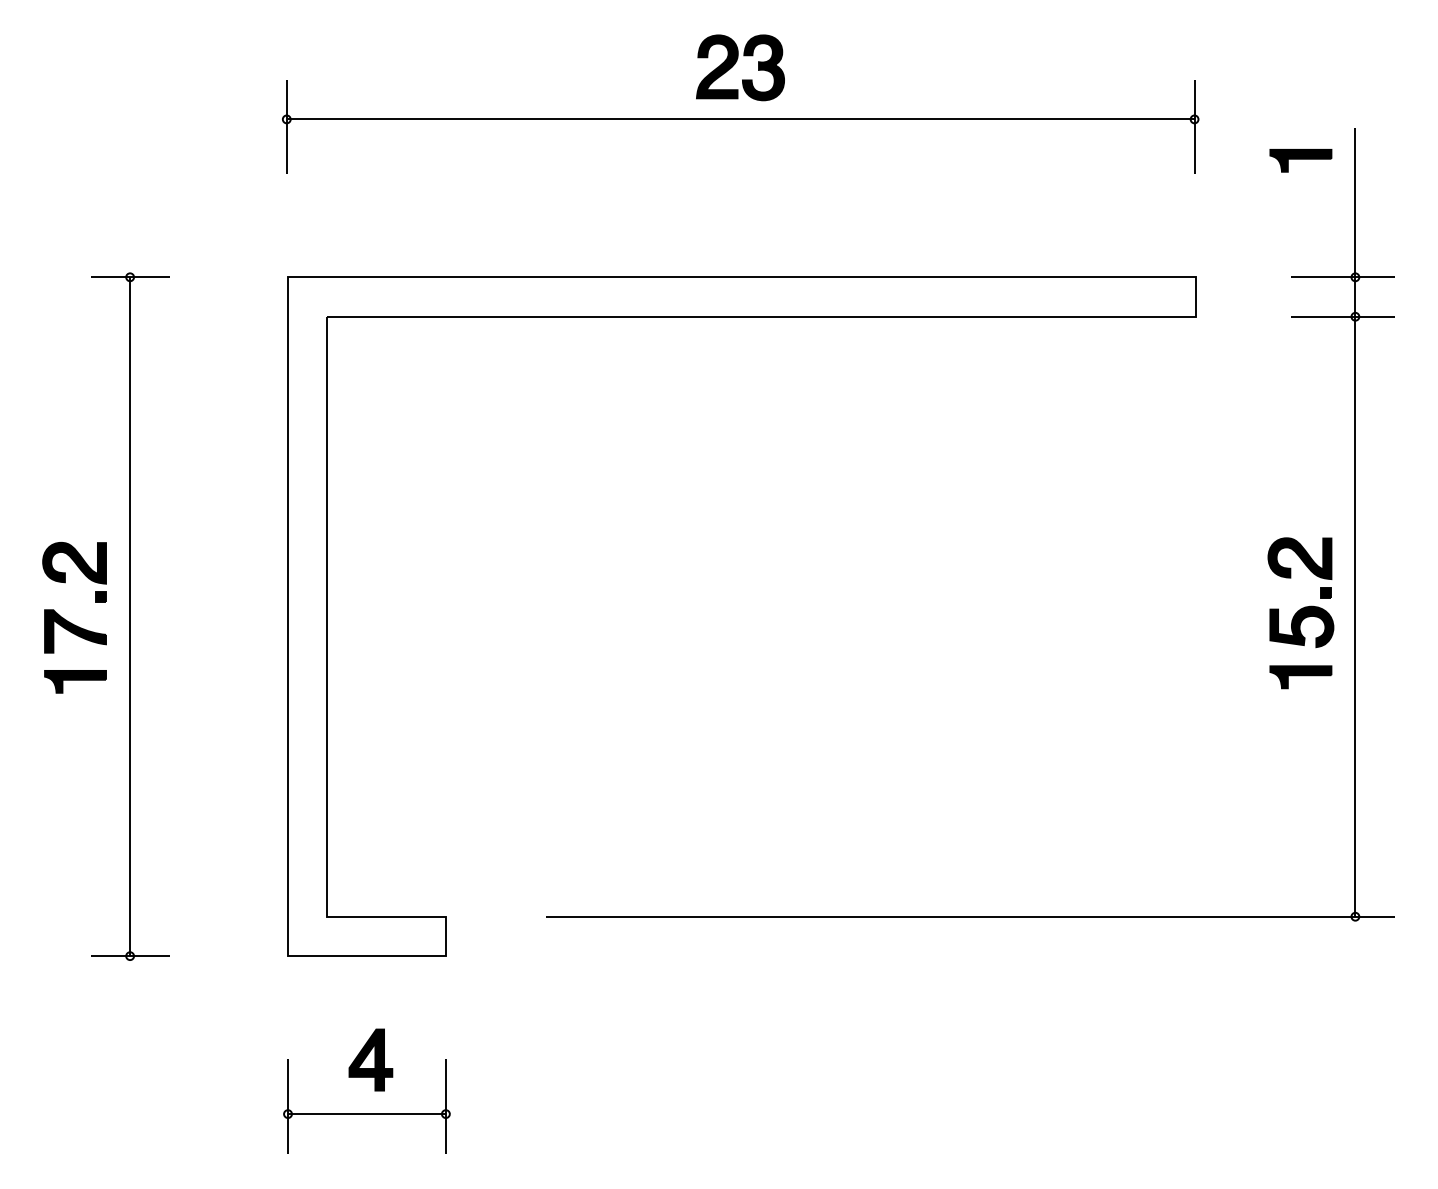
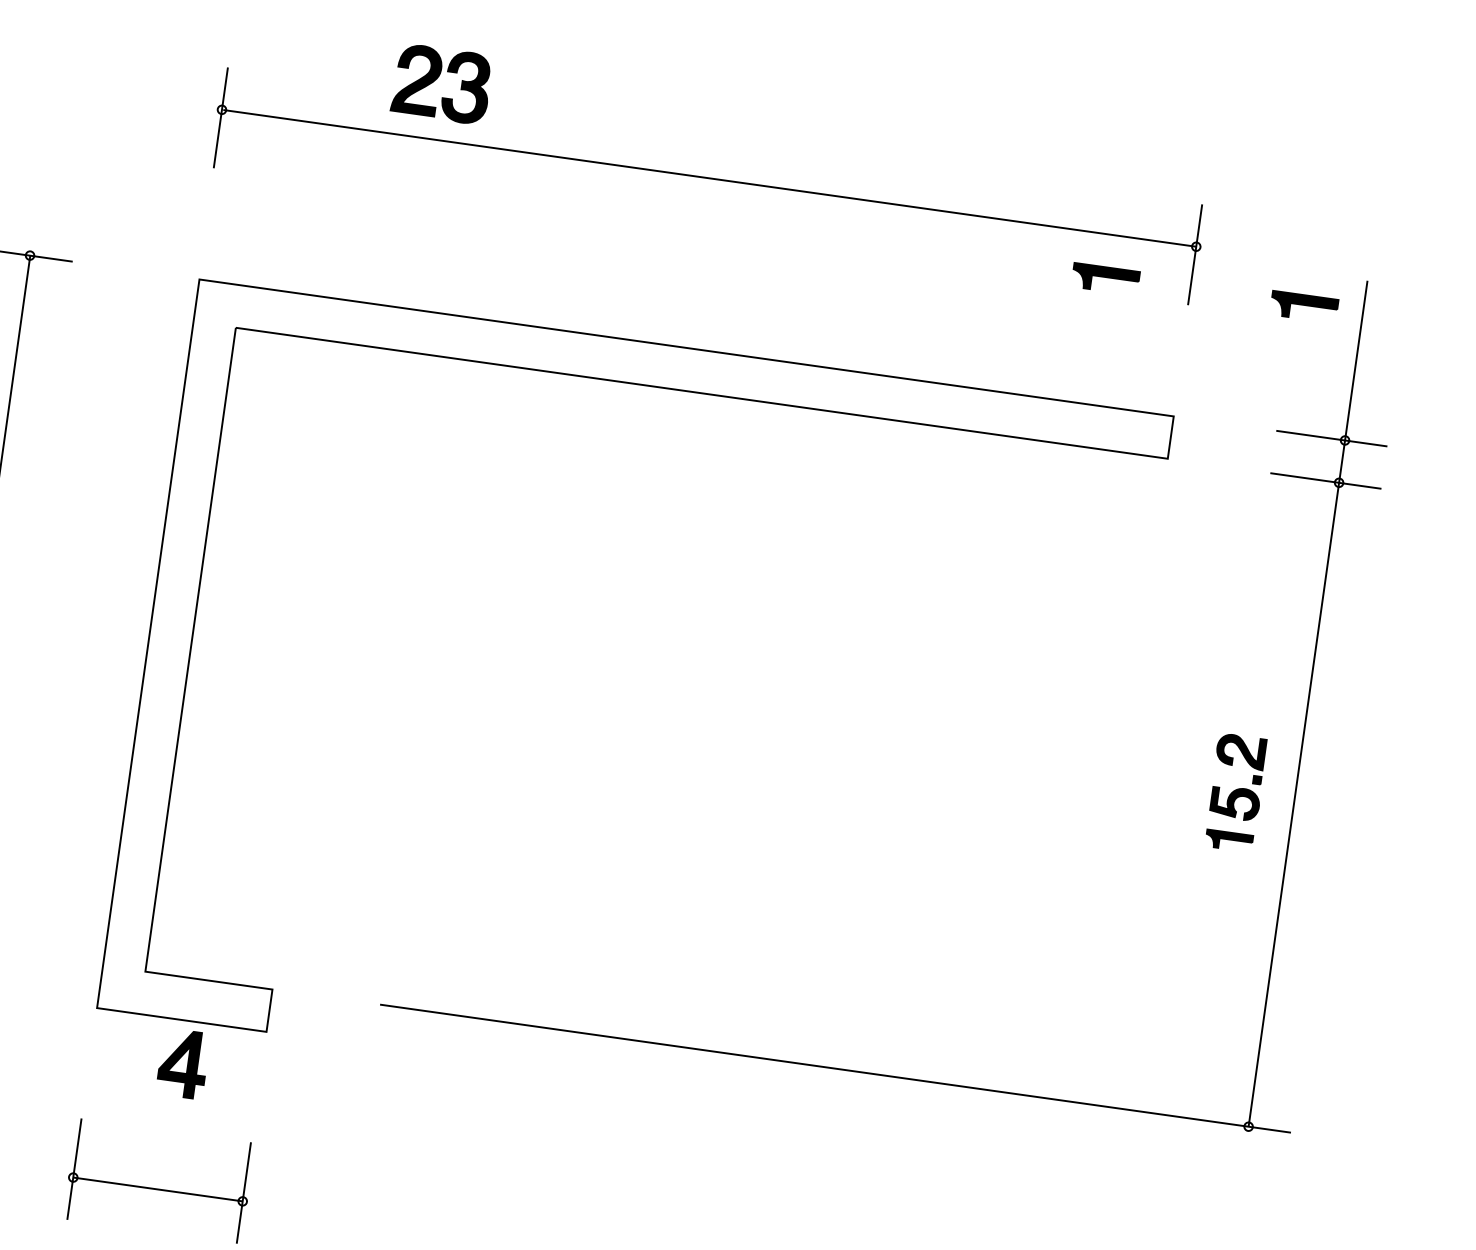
part: (740, 67) -> (442, 83), moved
part: (1115, 160) -> (1105, 278), added
part: (1300, 613) -> (1235, 792), size x0.7
part: (370, 1059) -> (182, 1063), moved

